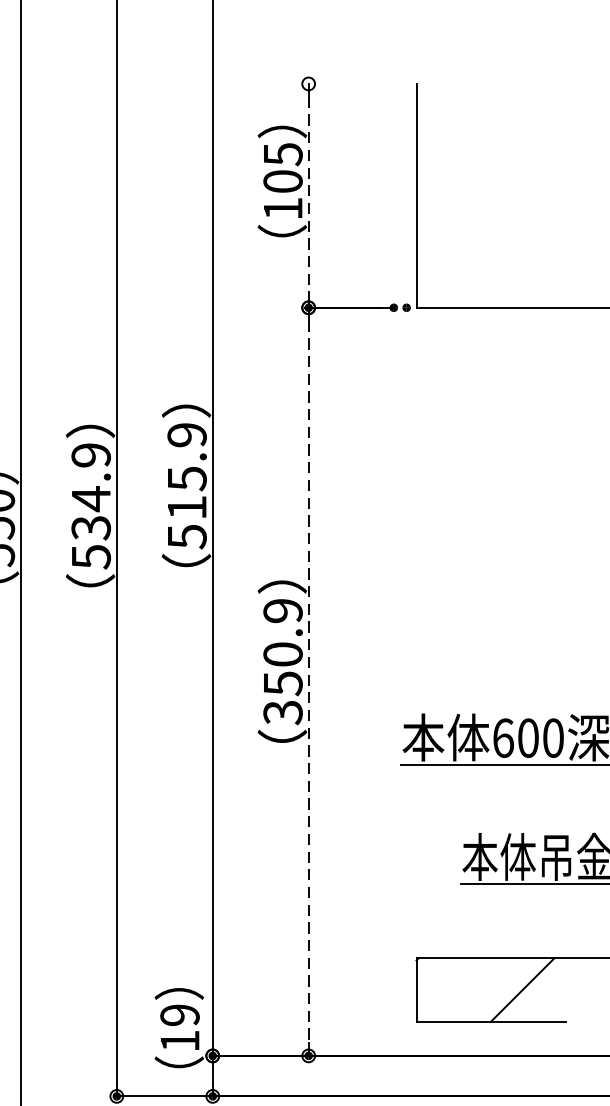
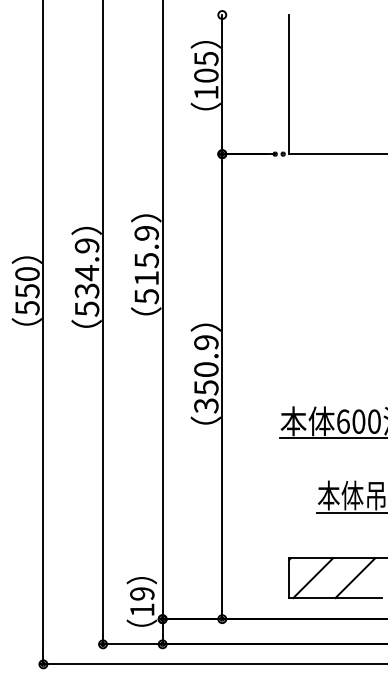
line: (309, 195) -> (222, 84), dashed -> solid
line: (309, 681) -> (222, 386), dashed -> solid
line: (455, 990) -> (313, 578), added

